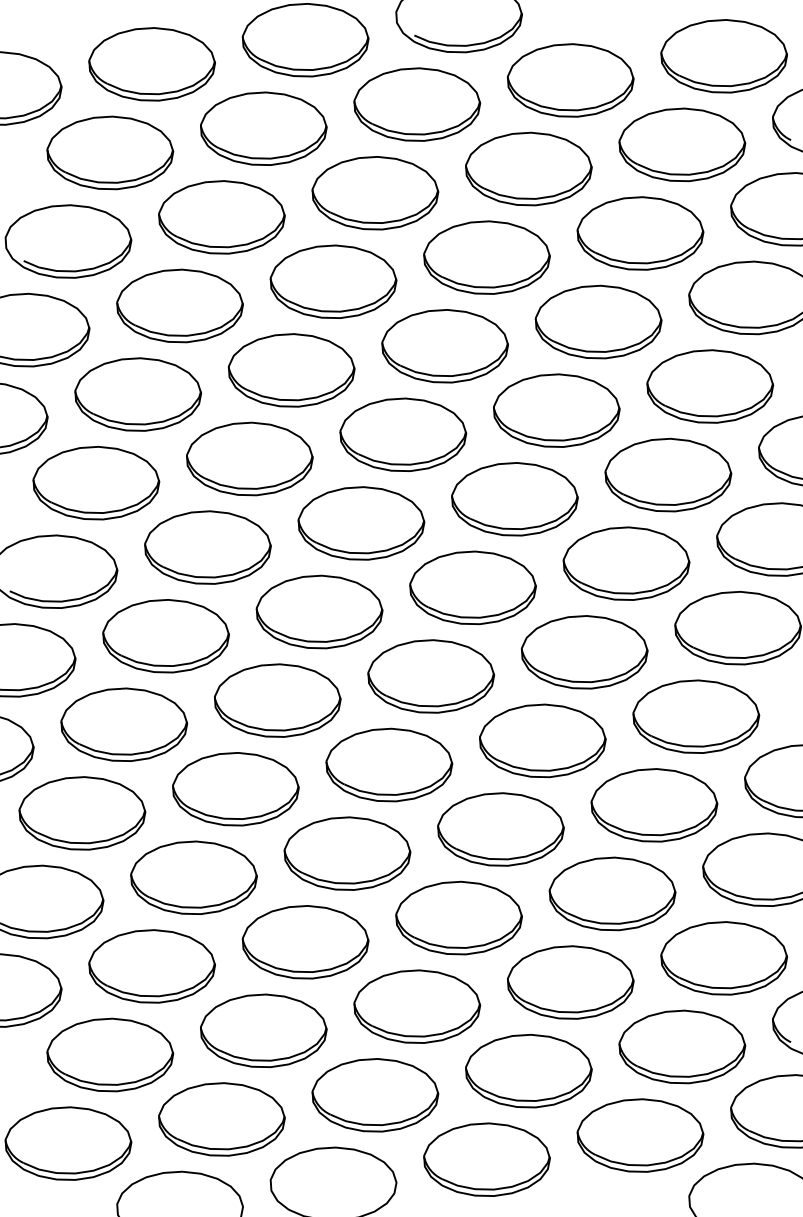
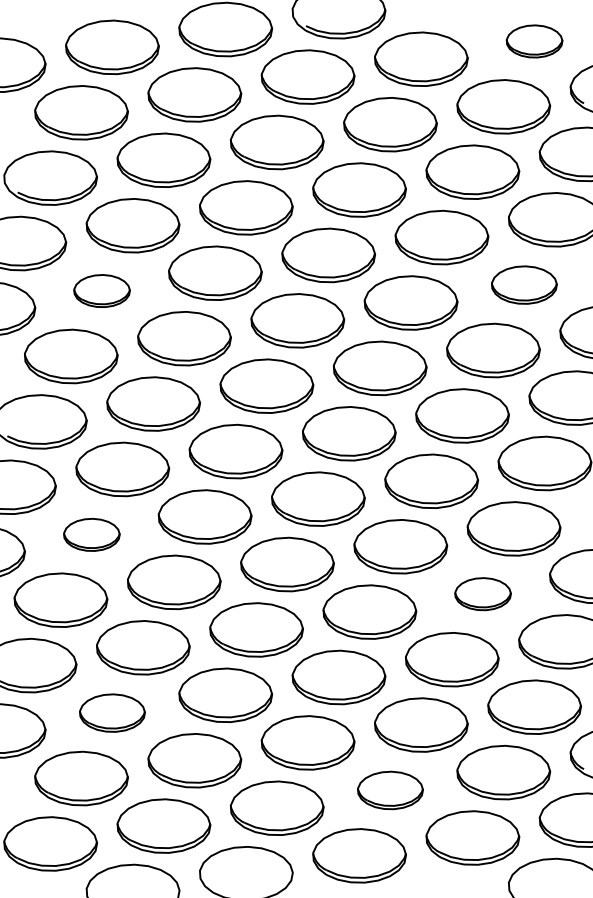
part: (723, 56) -> (534, 41), size x0.6
part: (710, 385) -> (524, 284), size x0.7
part: (137, 393) -> (101, 290), size x0.6
part: (123, 724) -> (91, 534), size x0.6
part: (653, 804) -> (482, 593), size x0.6
part: (152, 965) -> (112, 712), size x0.7
part: (528, 1071) -> (390, 790), size x0.7

